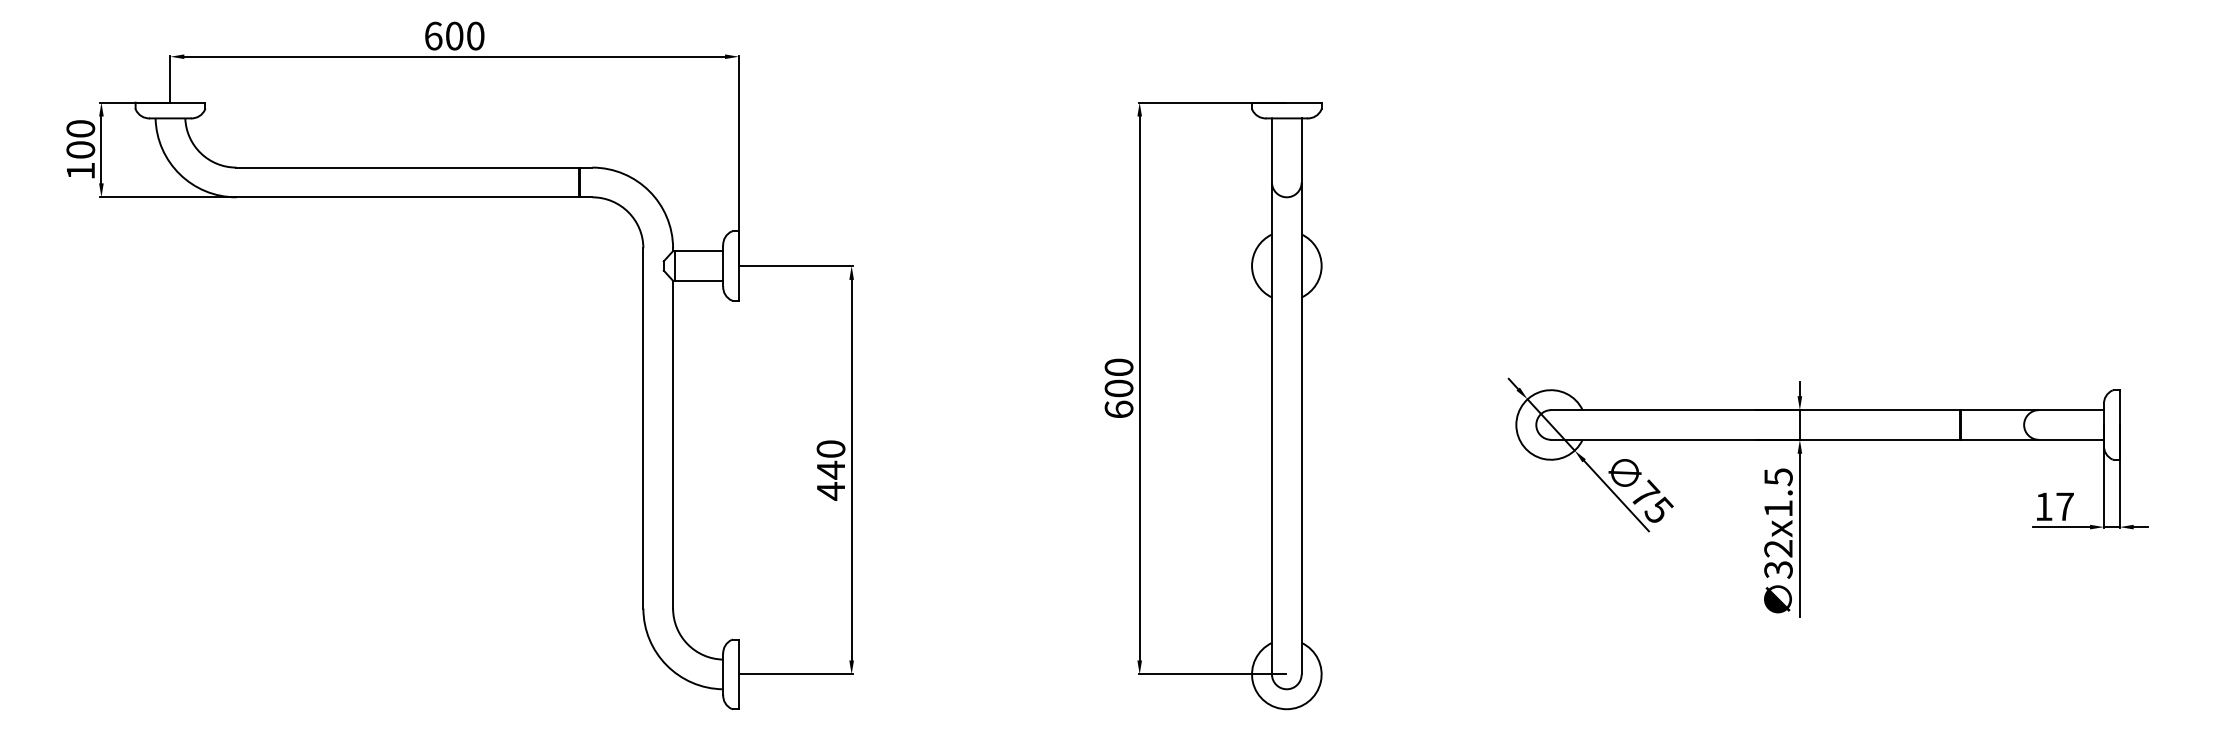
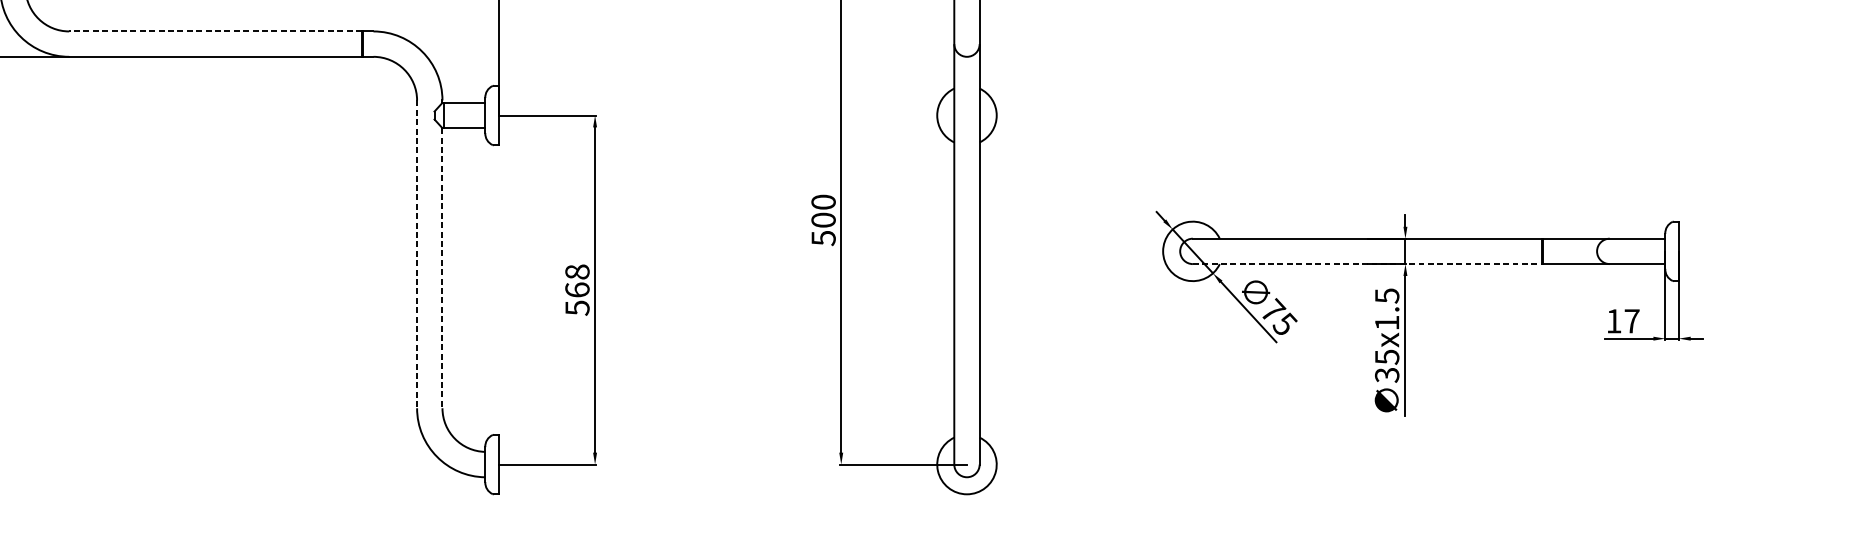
line: (407, 167) -> (215, 31), solid -> dashed
text: (1118, 409) -> (823, 238), 600 -> 500
line: (643, 428) -> (417, 254), solid -> dashed
line: (1755, 439) -> (1367, 263), solid -> dashed
line: (673, 444) -> (442, 268), solid -> dashed
text: (830, 470) -> (577, 290), 440 -> 568
text: (1778, 548) -> (1387, 356), 32x1.5 -> 35x1.5

